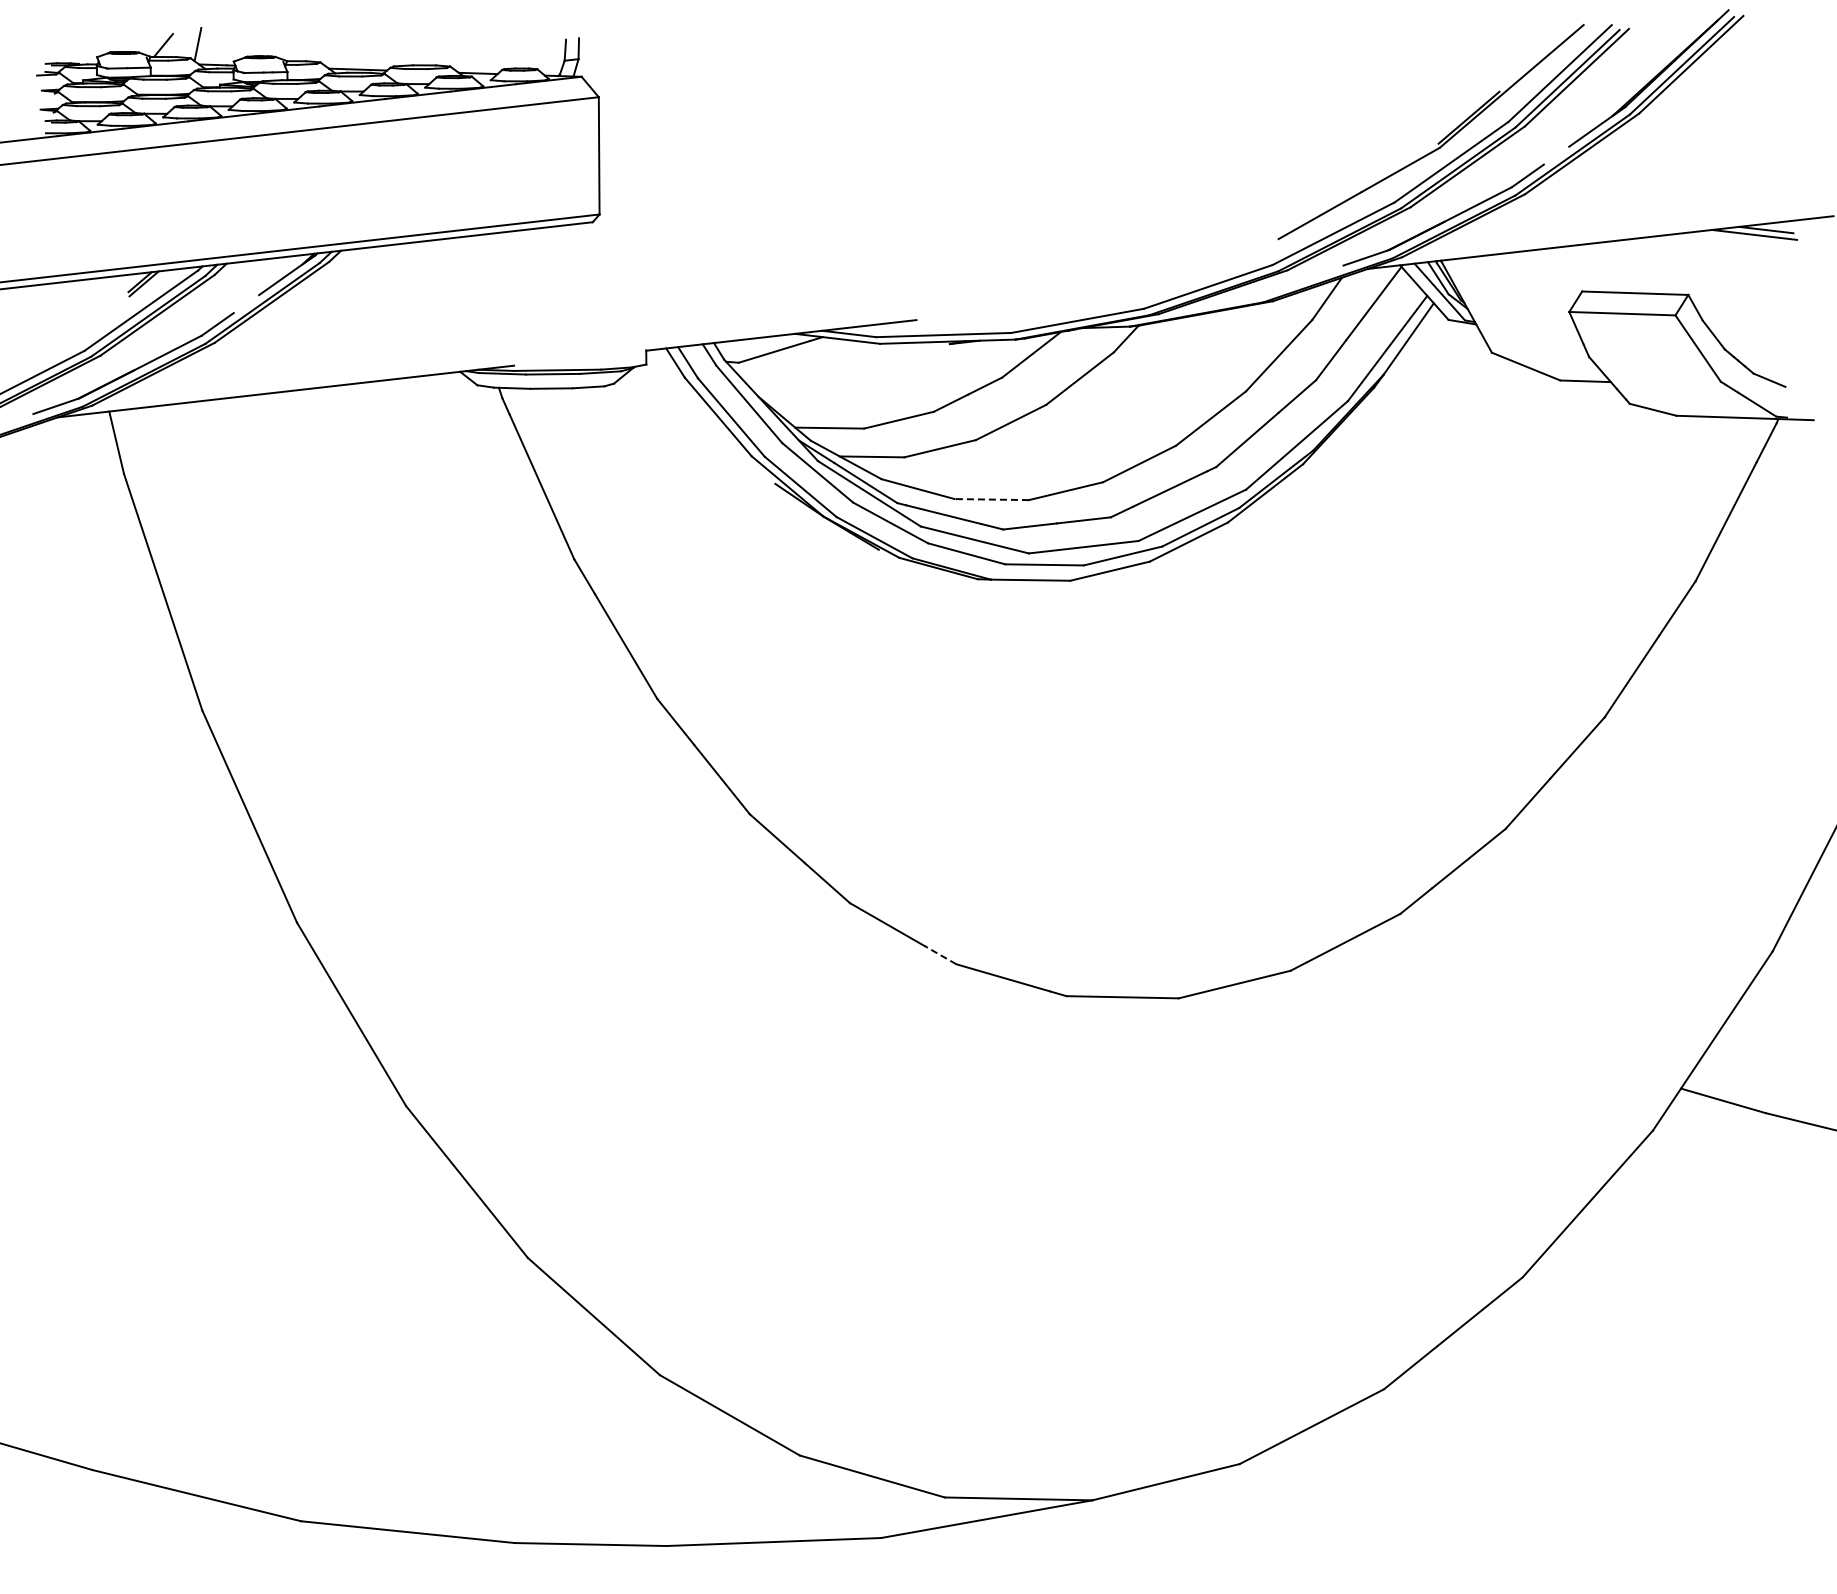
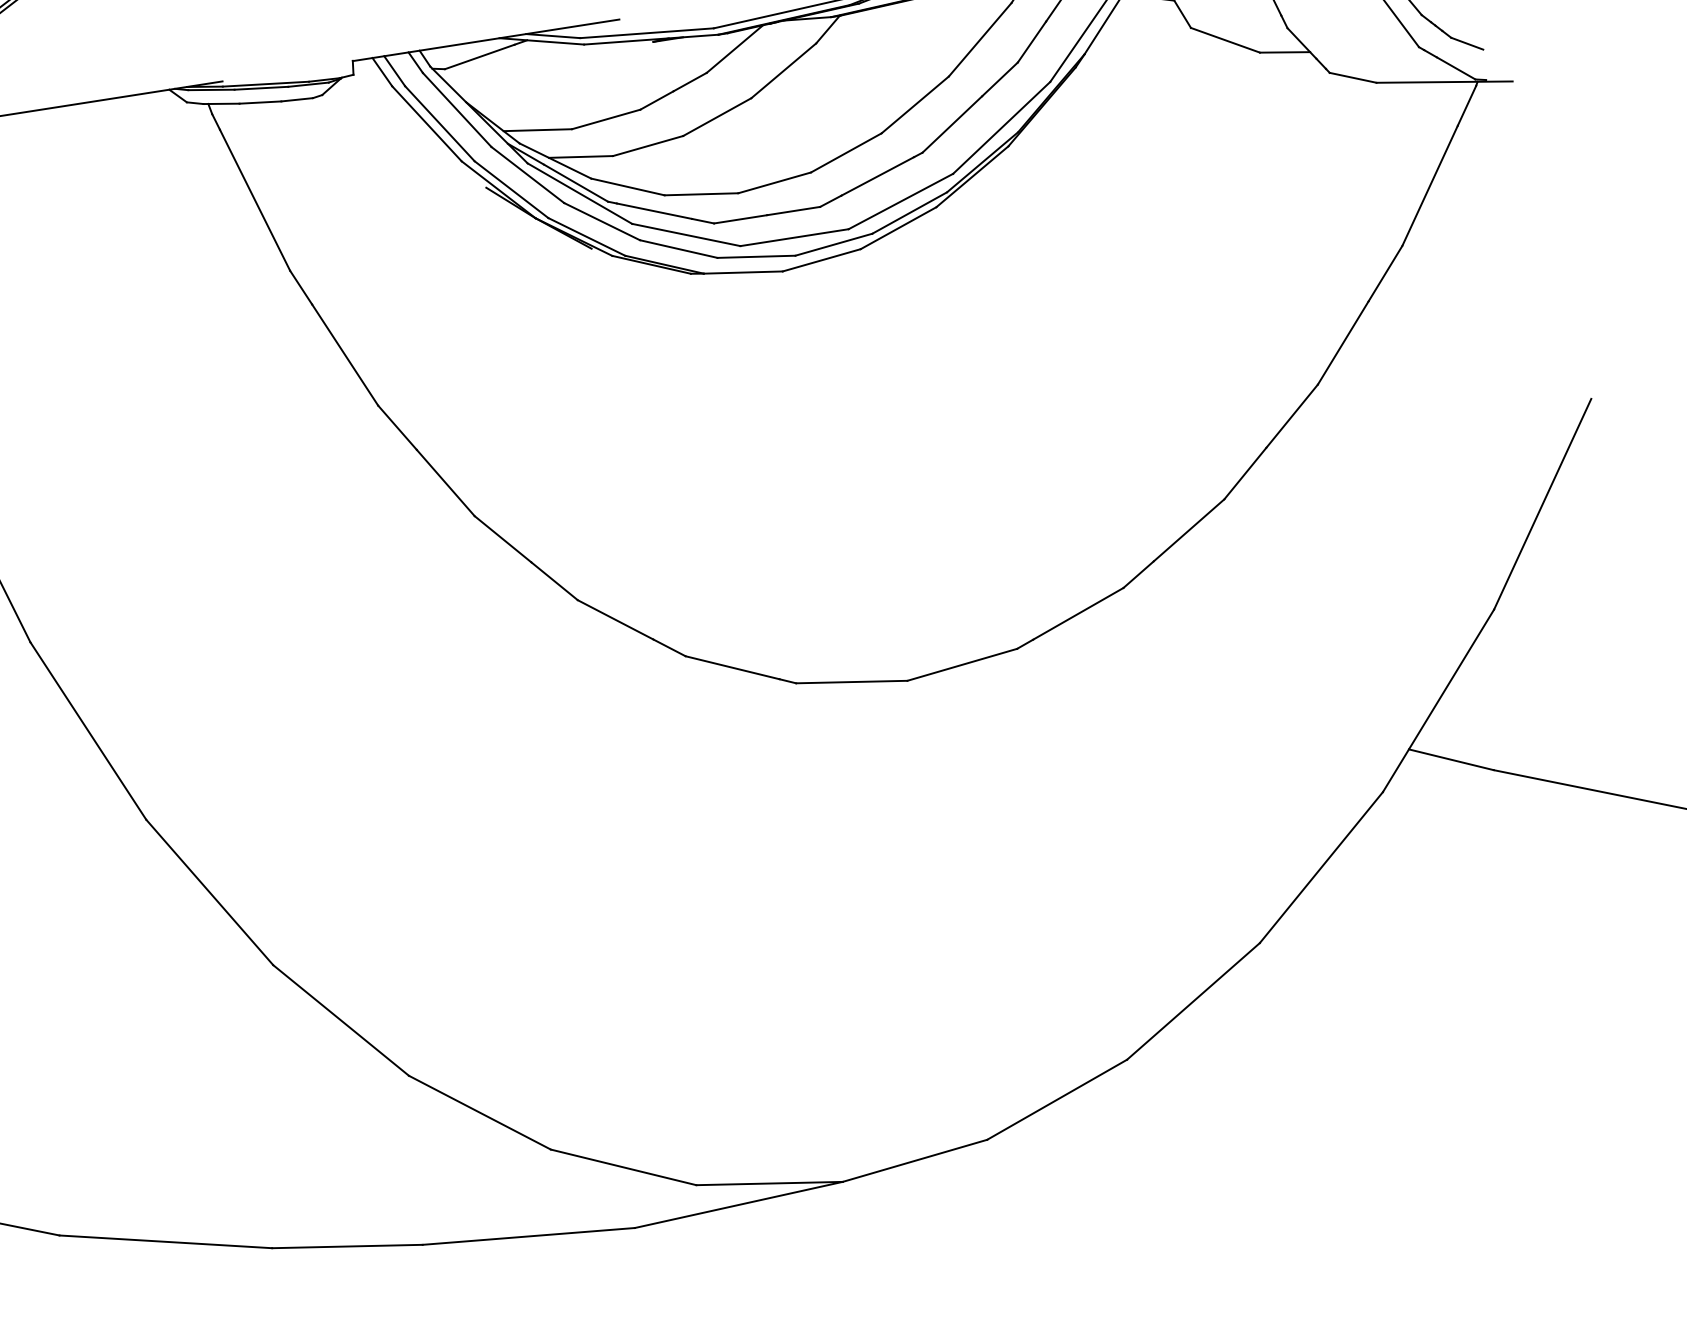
line: (991, 499) -> (701, 194), dashed -> solid
line: (940, 954) -> (669, 647), dashed -> solid

